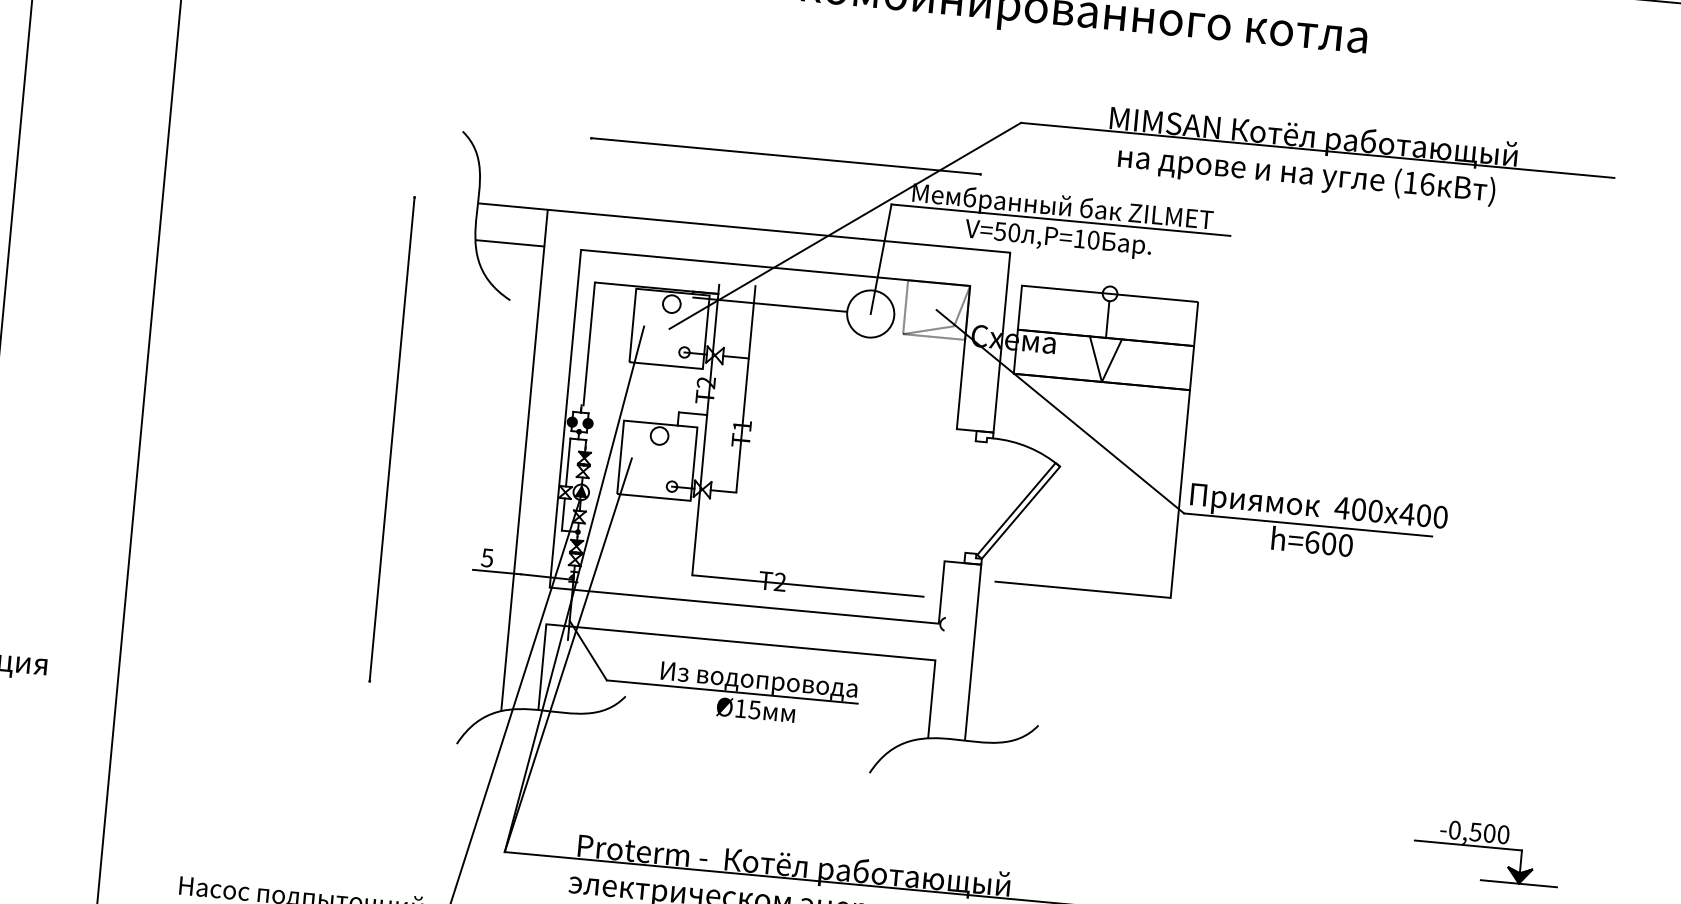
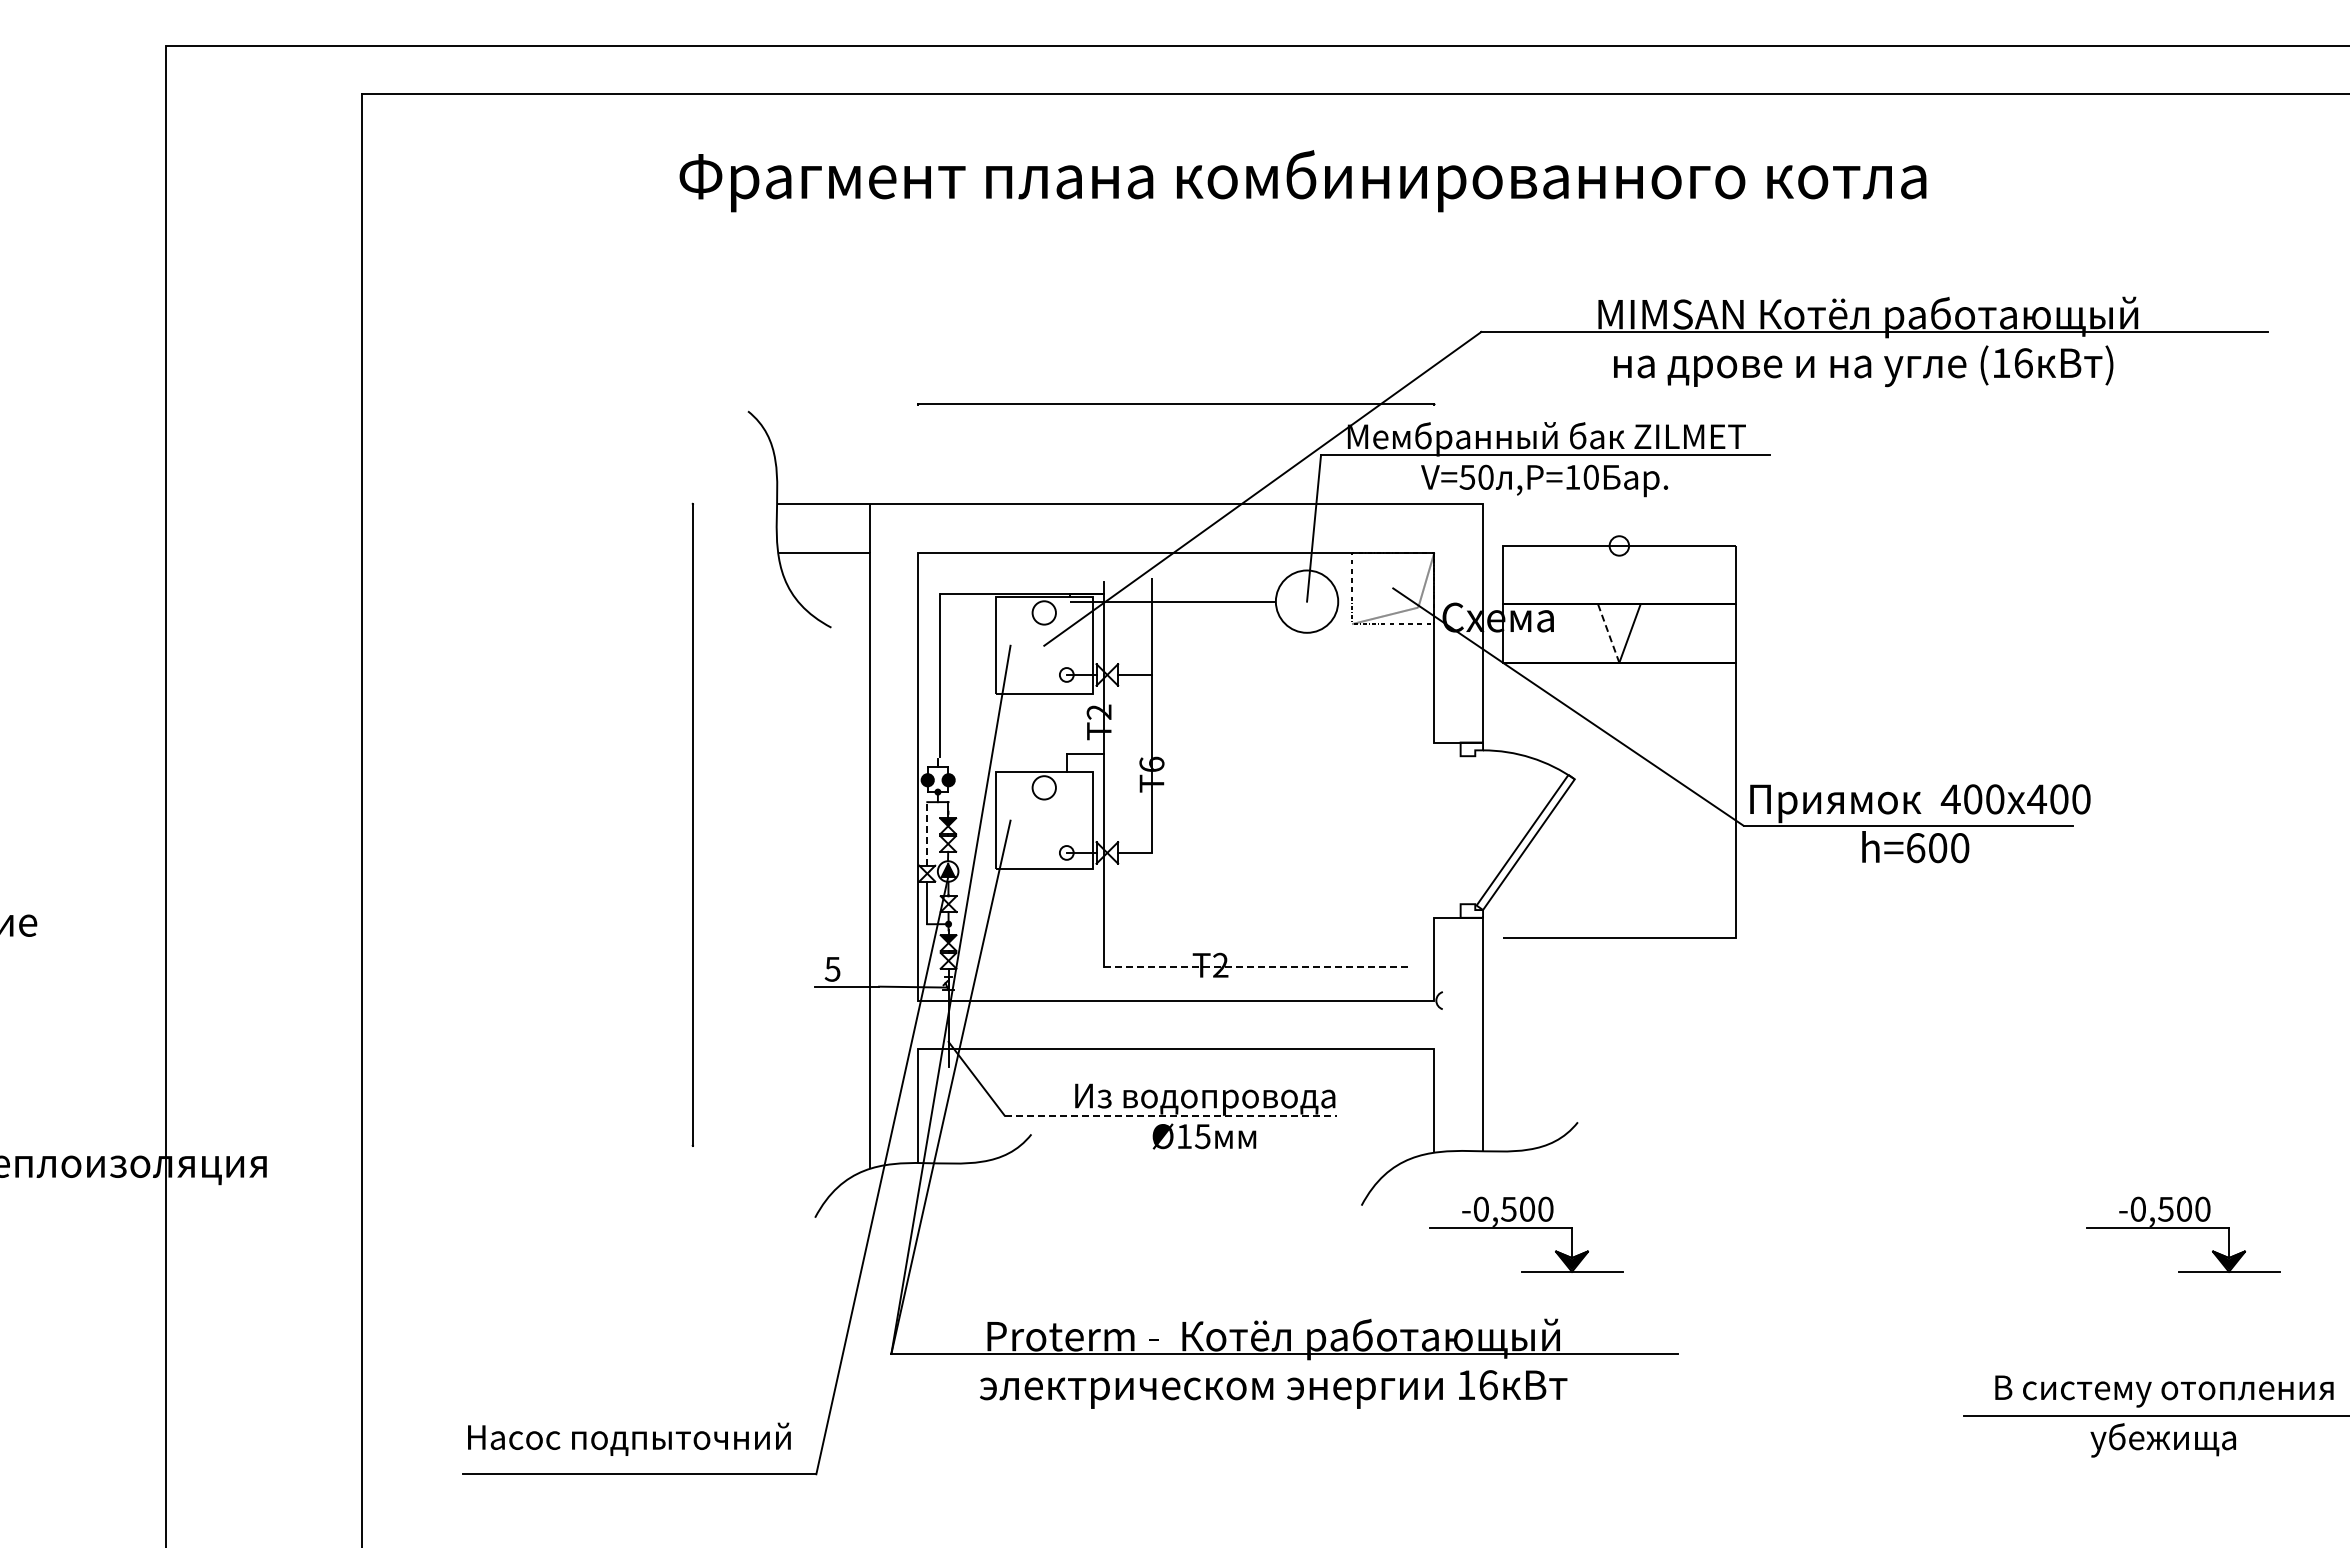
line: (1107, 319) -> (1619, 579), removed
line: (1095, 359) -> (1608, 633), solid -> dashed
text: (742, 425) -> (1151, 763), 1 -> 6
line: (568, 462) -> (927, 833), solid -> dashed
line: (808, 586) -> (1258, 967), solid -> dashed
line: (732, 691) -> (1171, 1115), solid -> dashed
part: (991, 806) -> (1526, 1234), added

